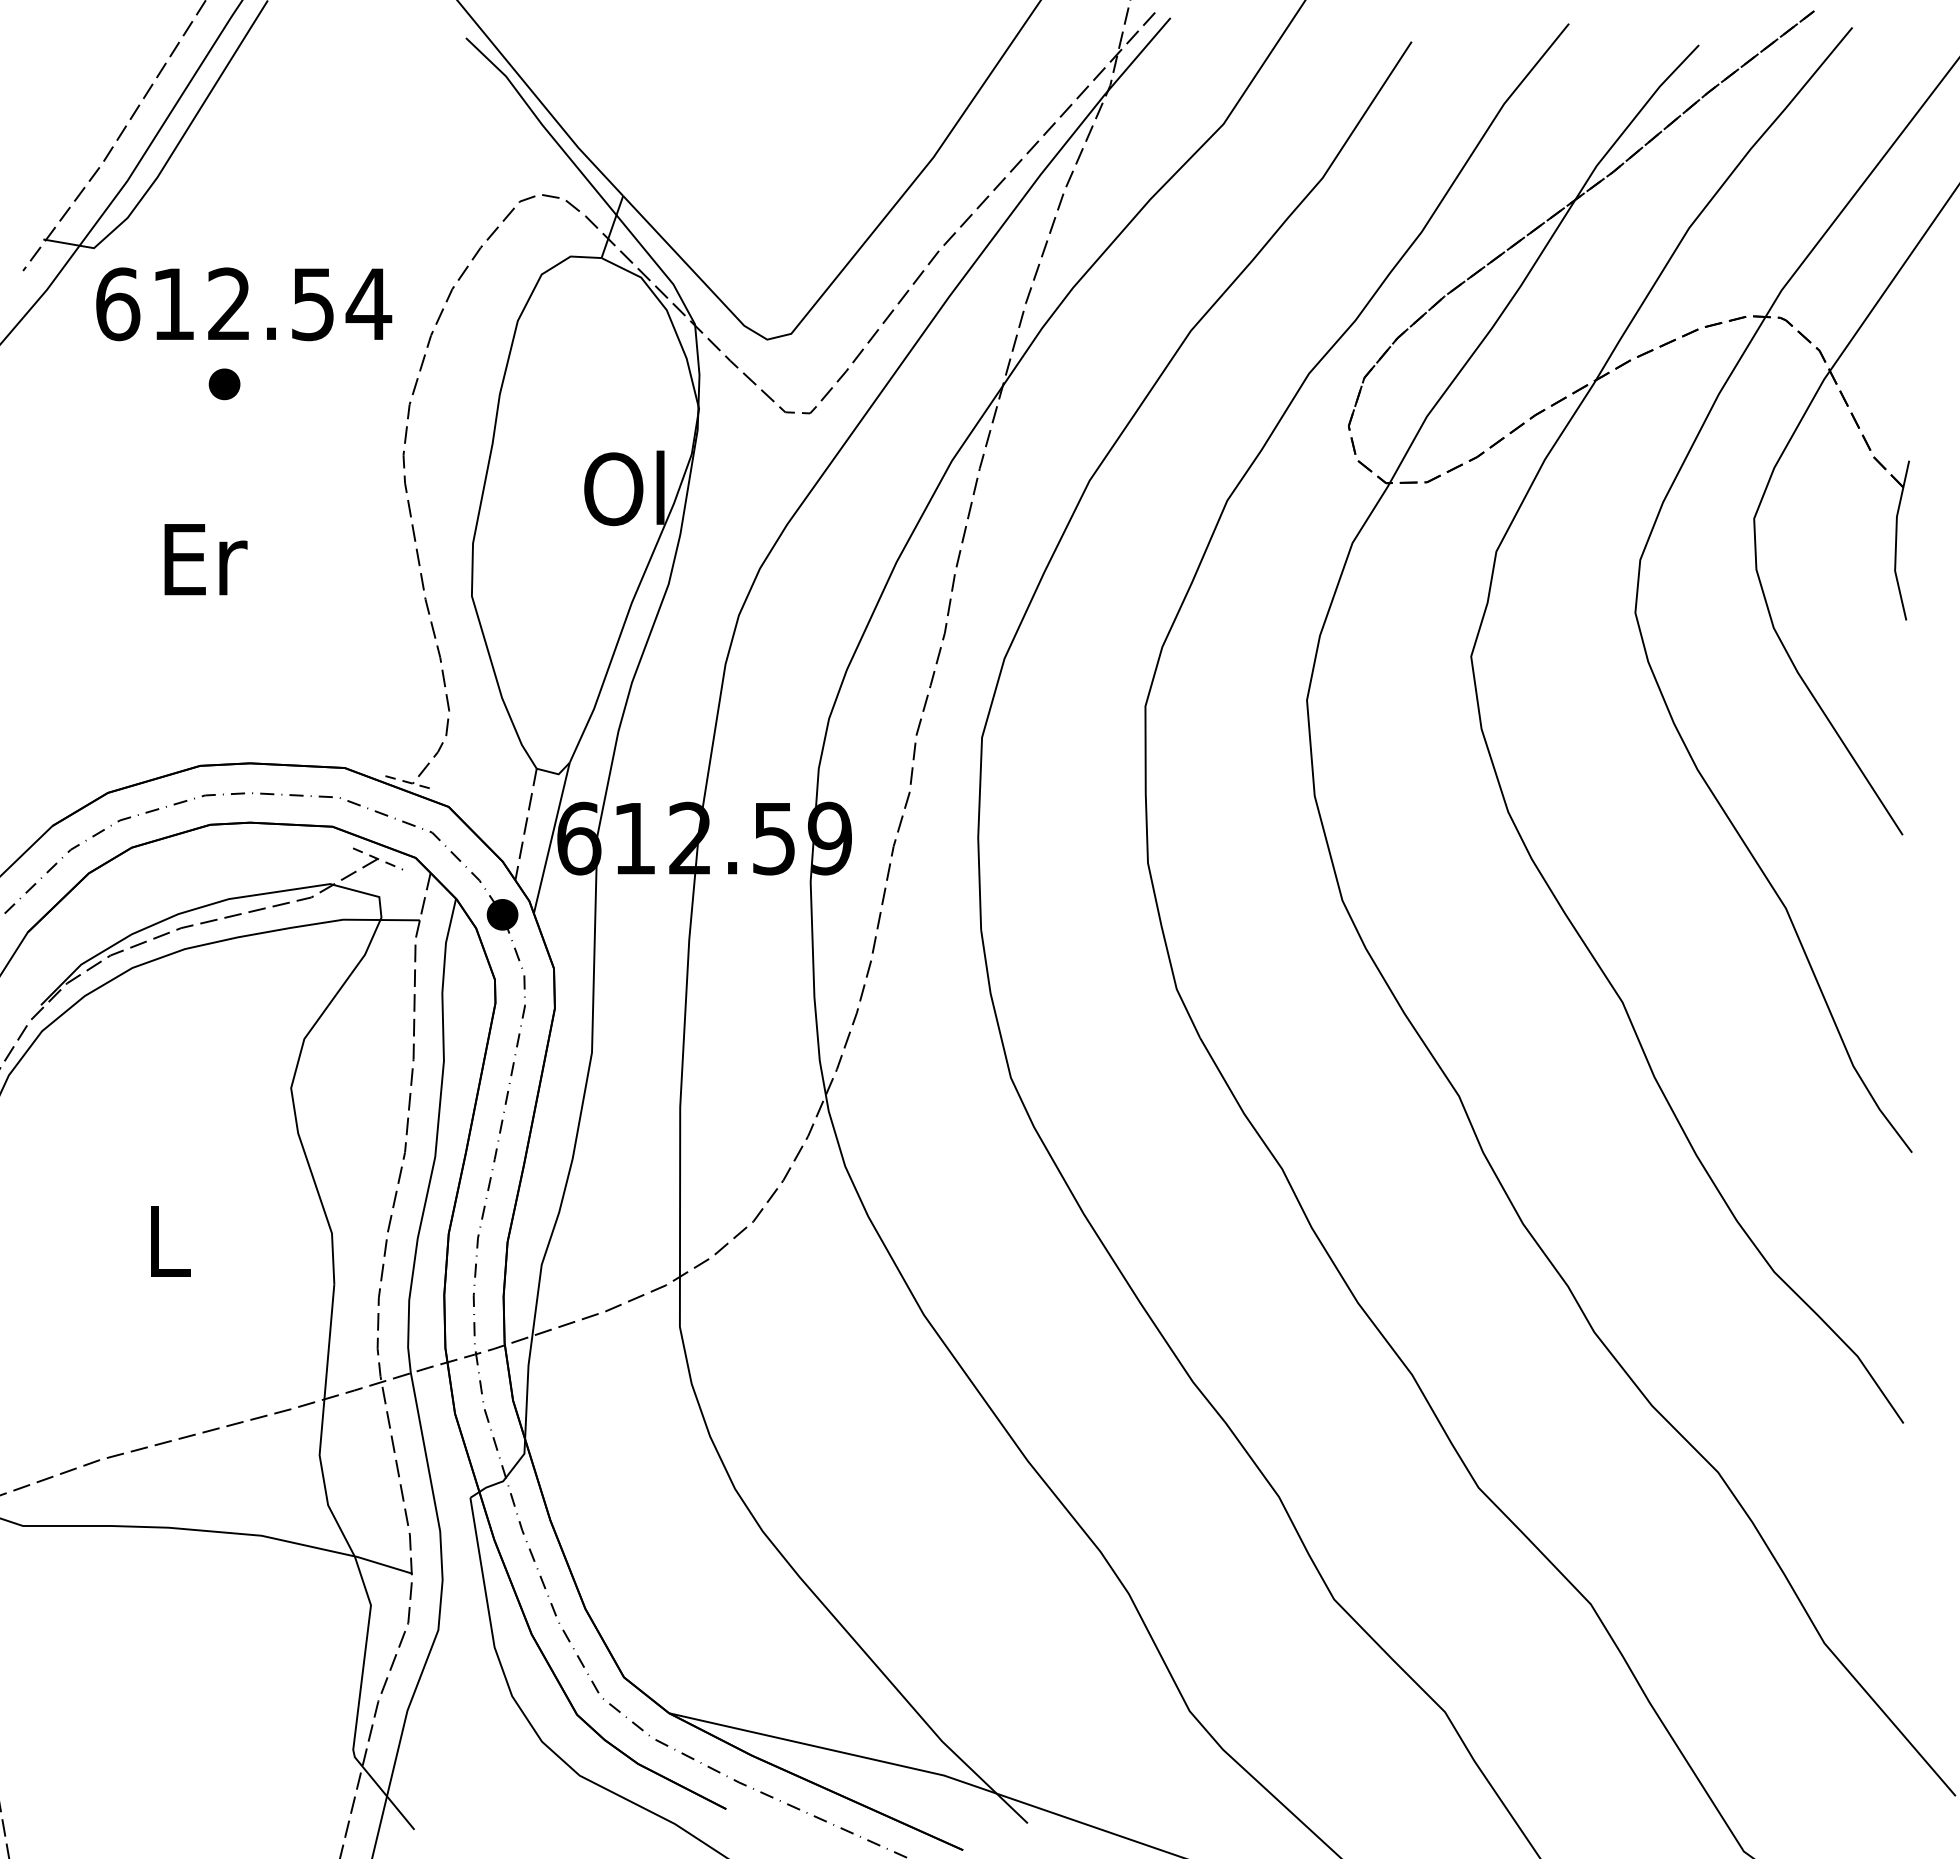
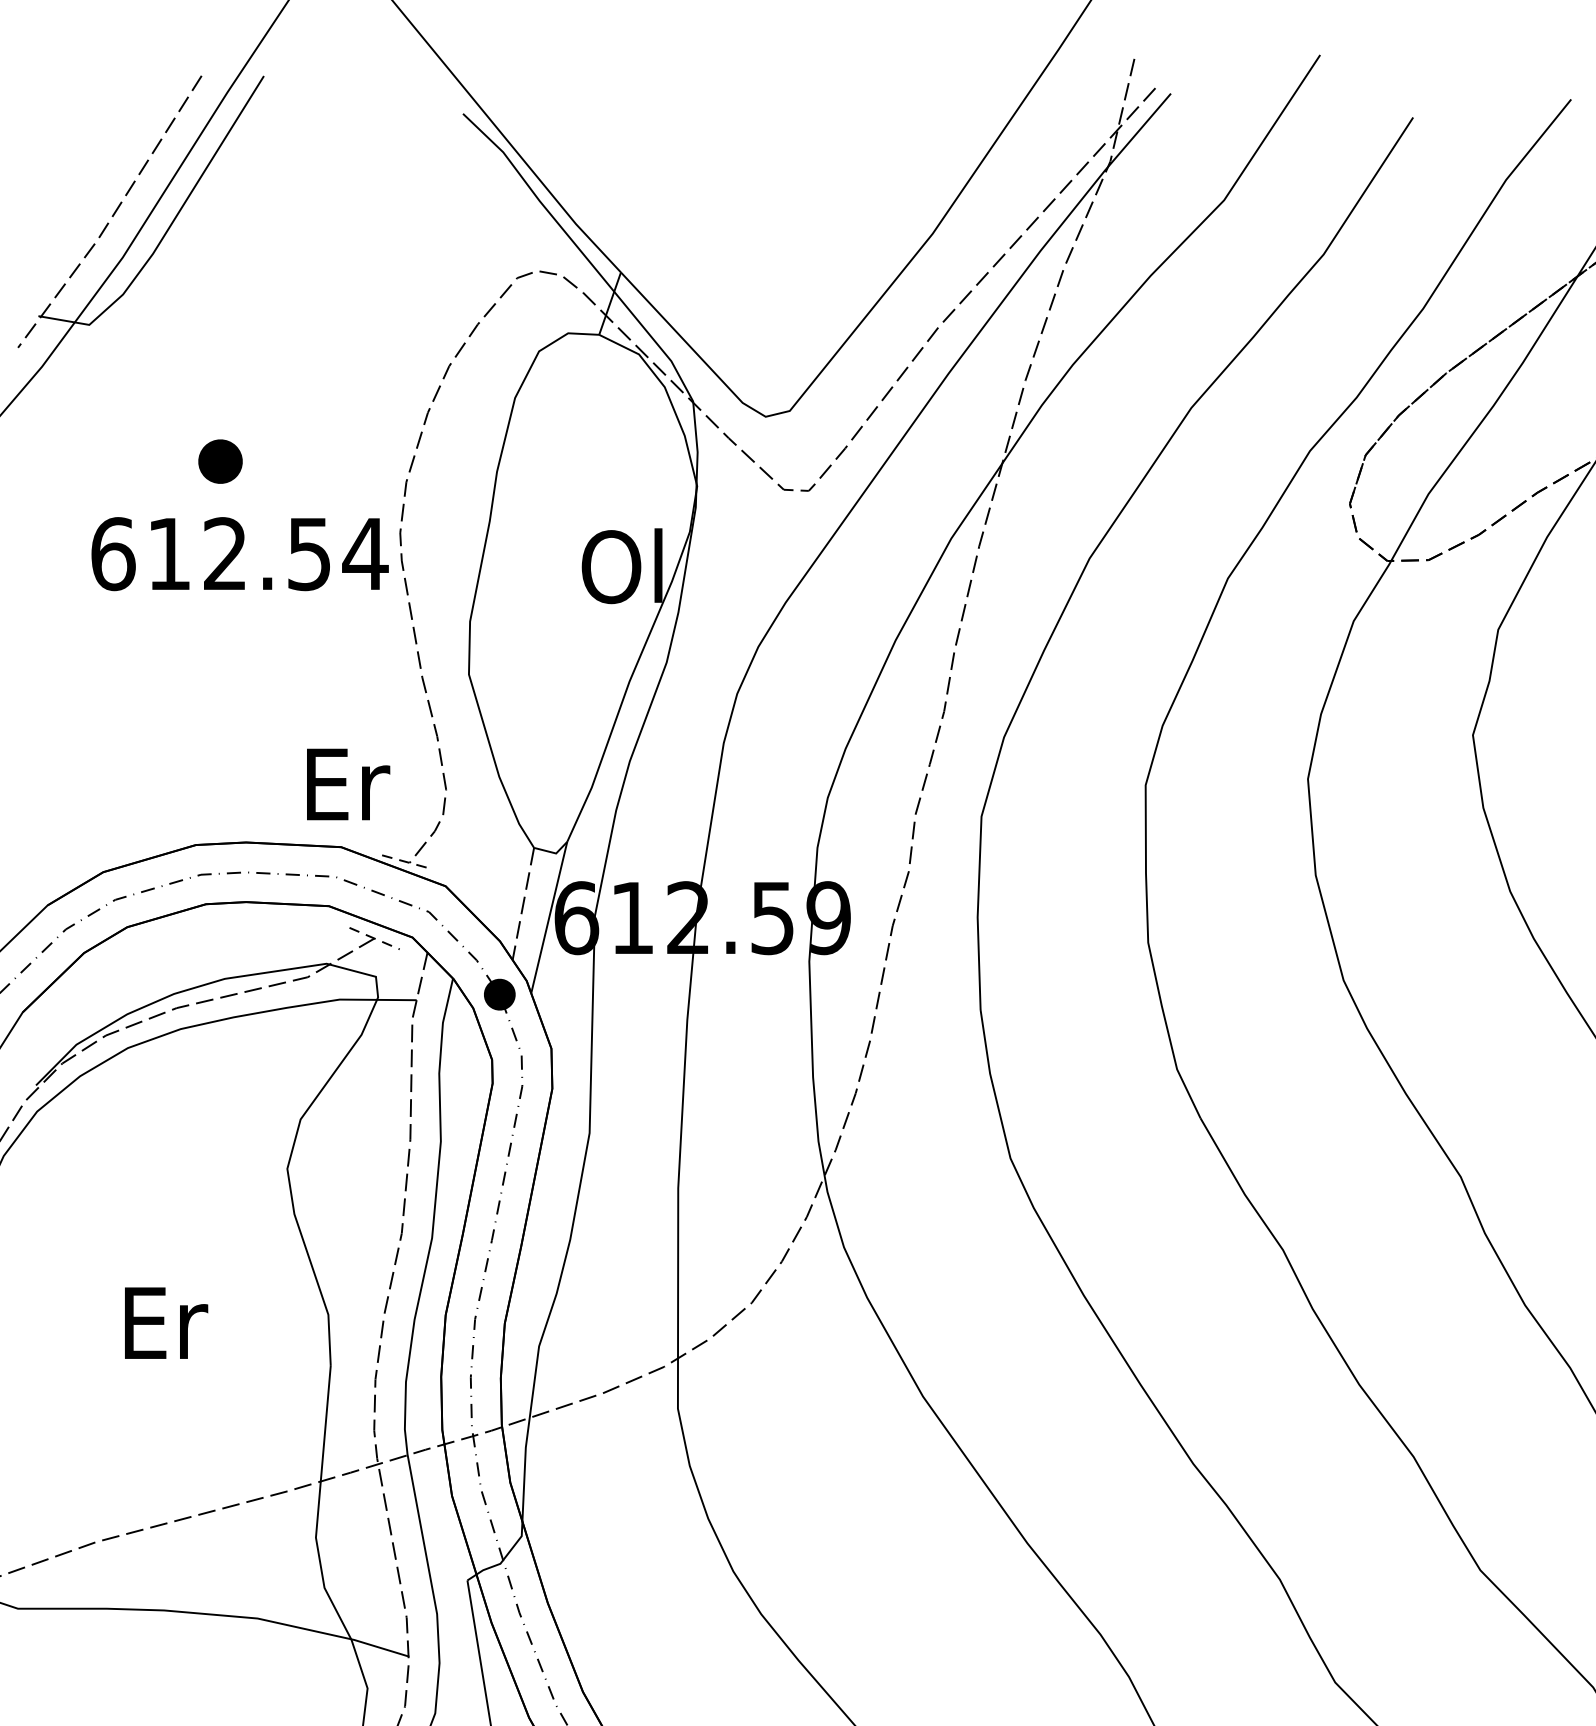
text: (244, 304) -> (240, 554), moved
part: (224, 384) -> (220, 461), size x1.4
text: (205, 559) -> (347, 784), moved
text: (170, 1241) -> (166, 1322), L -> Er

